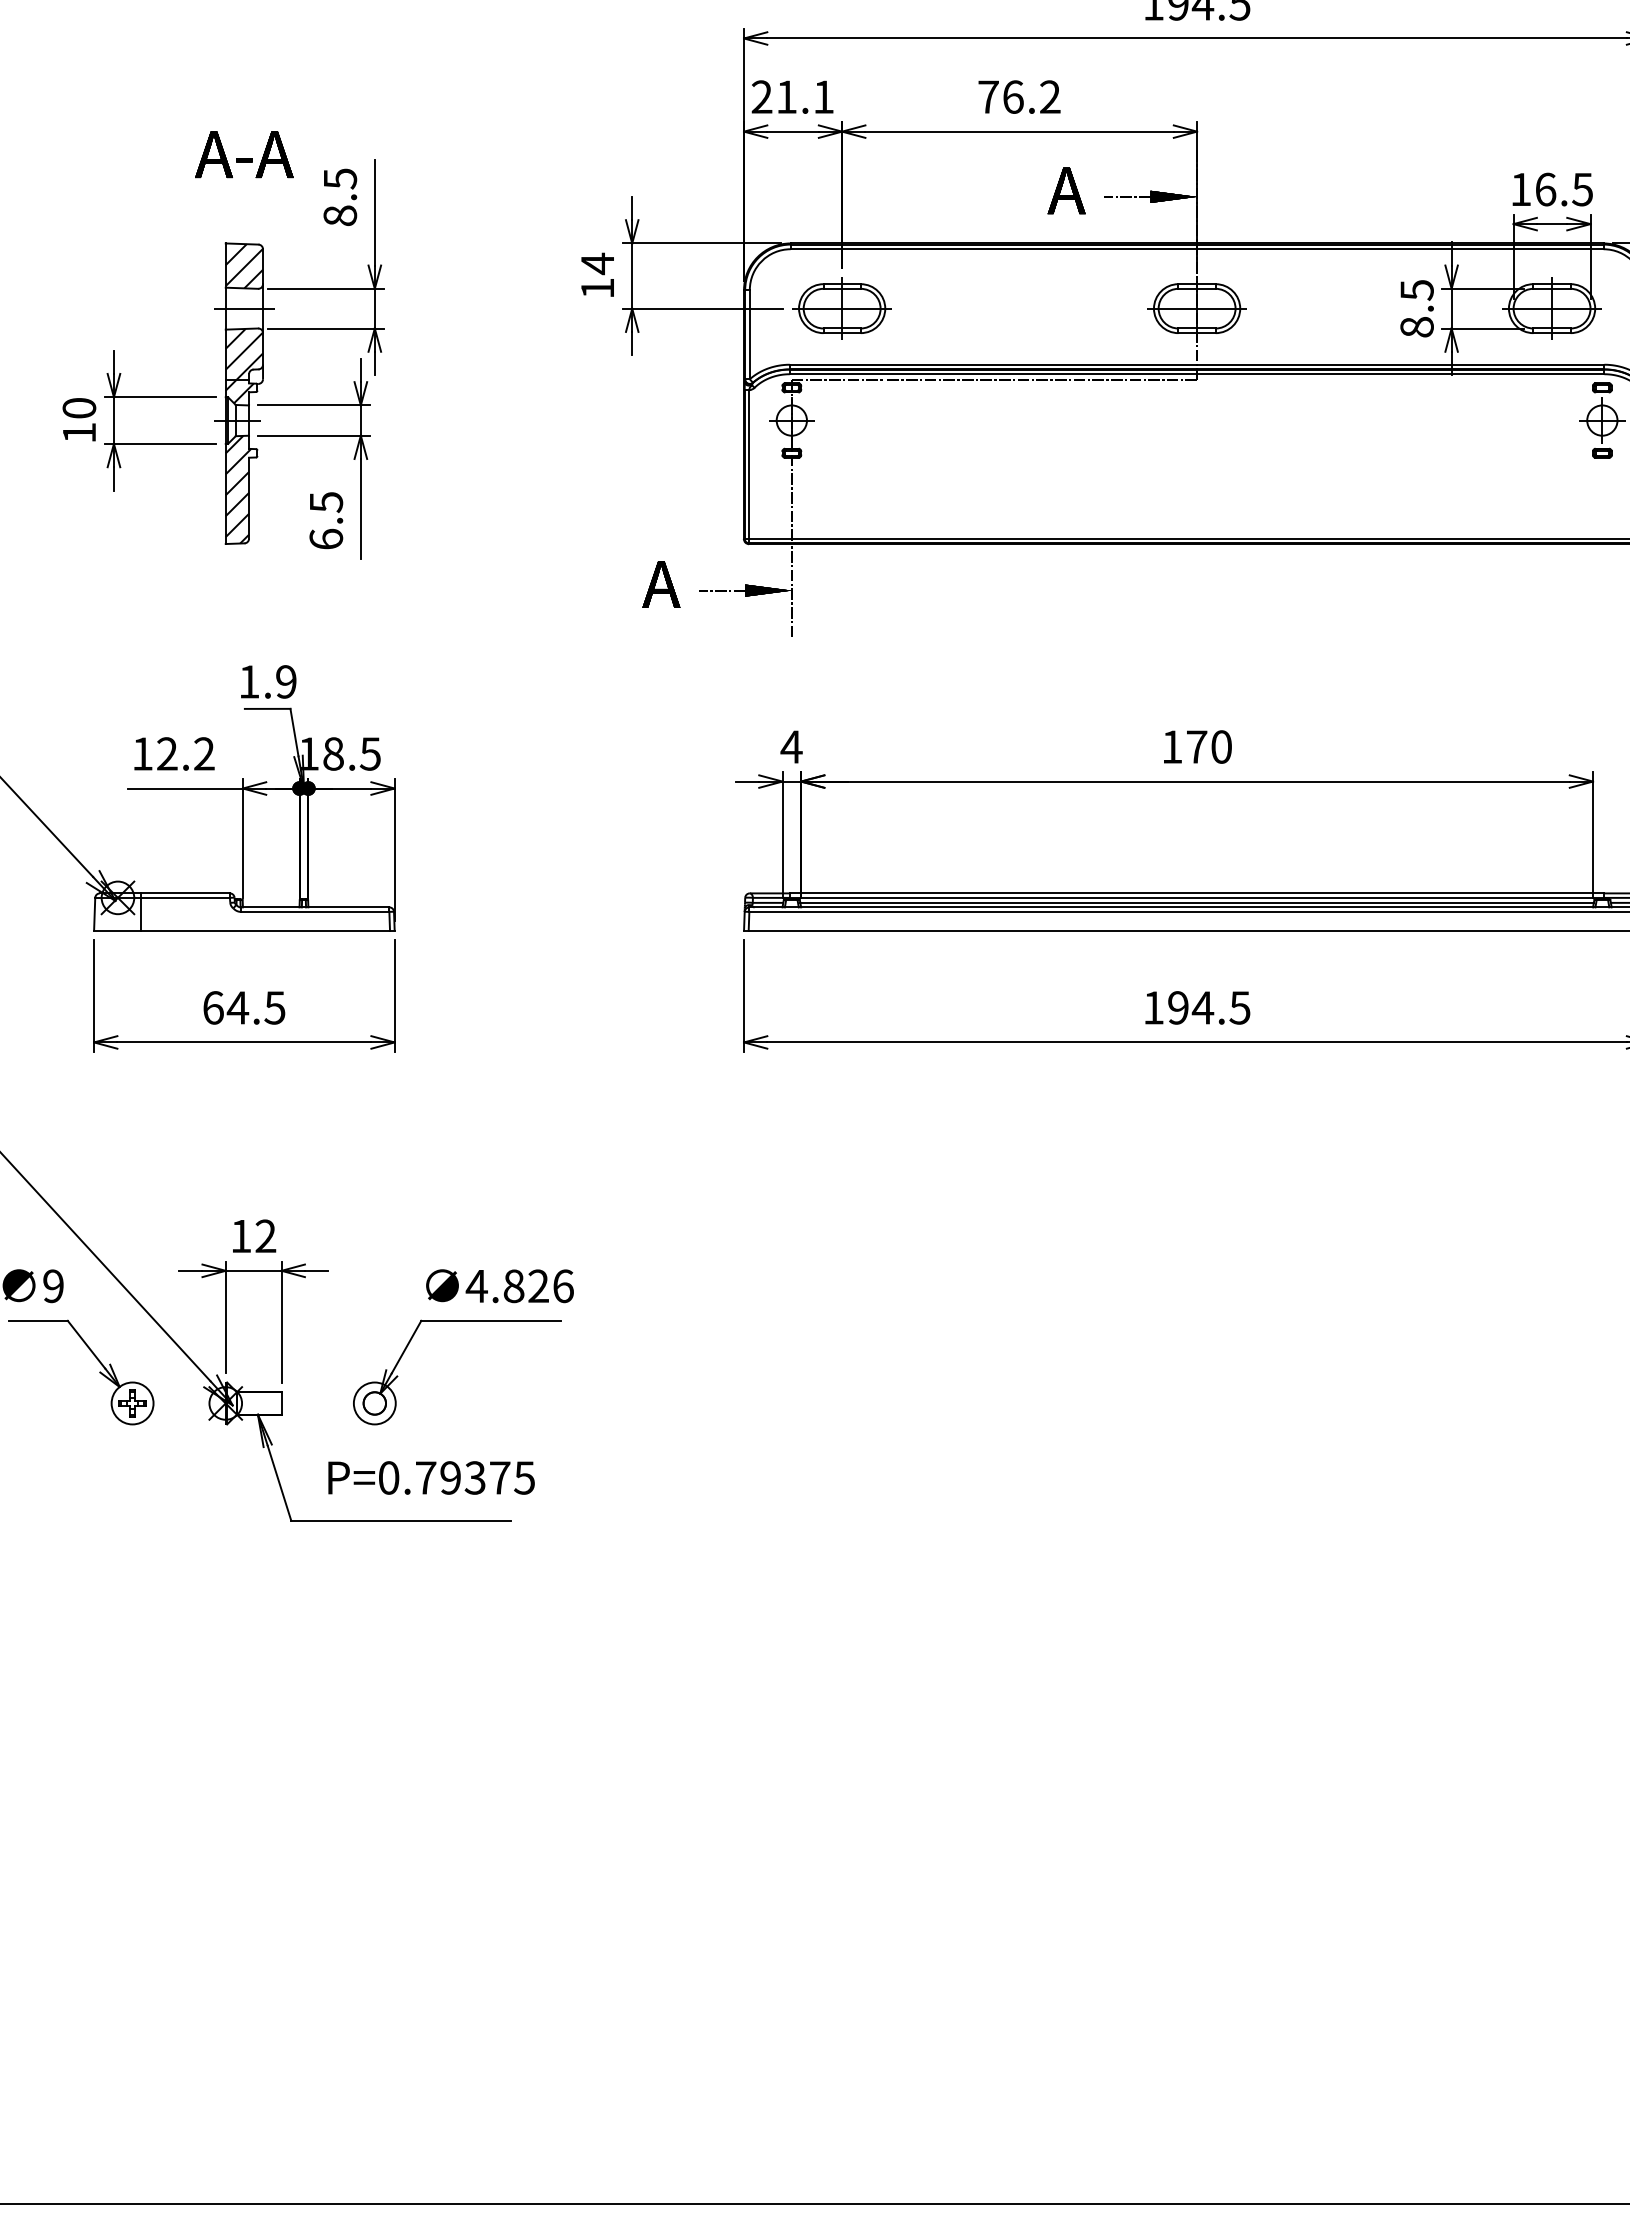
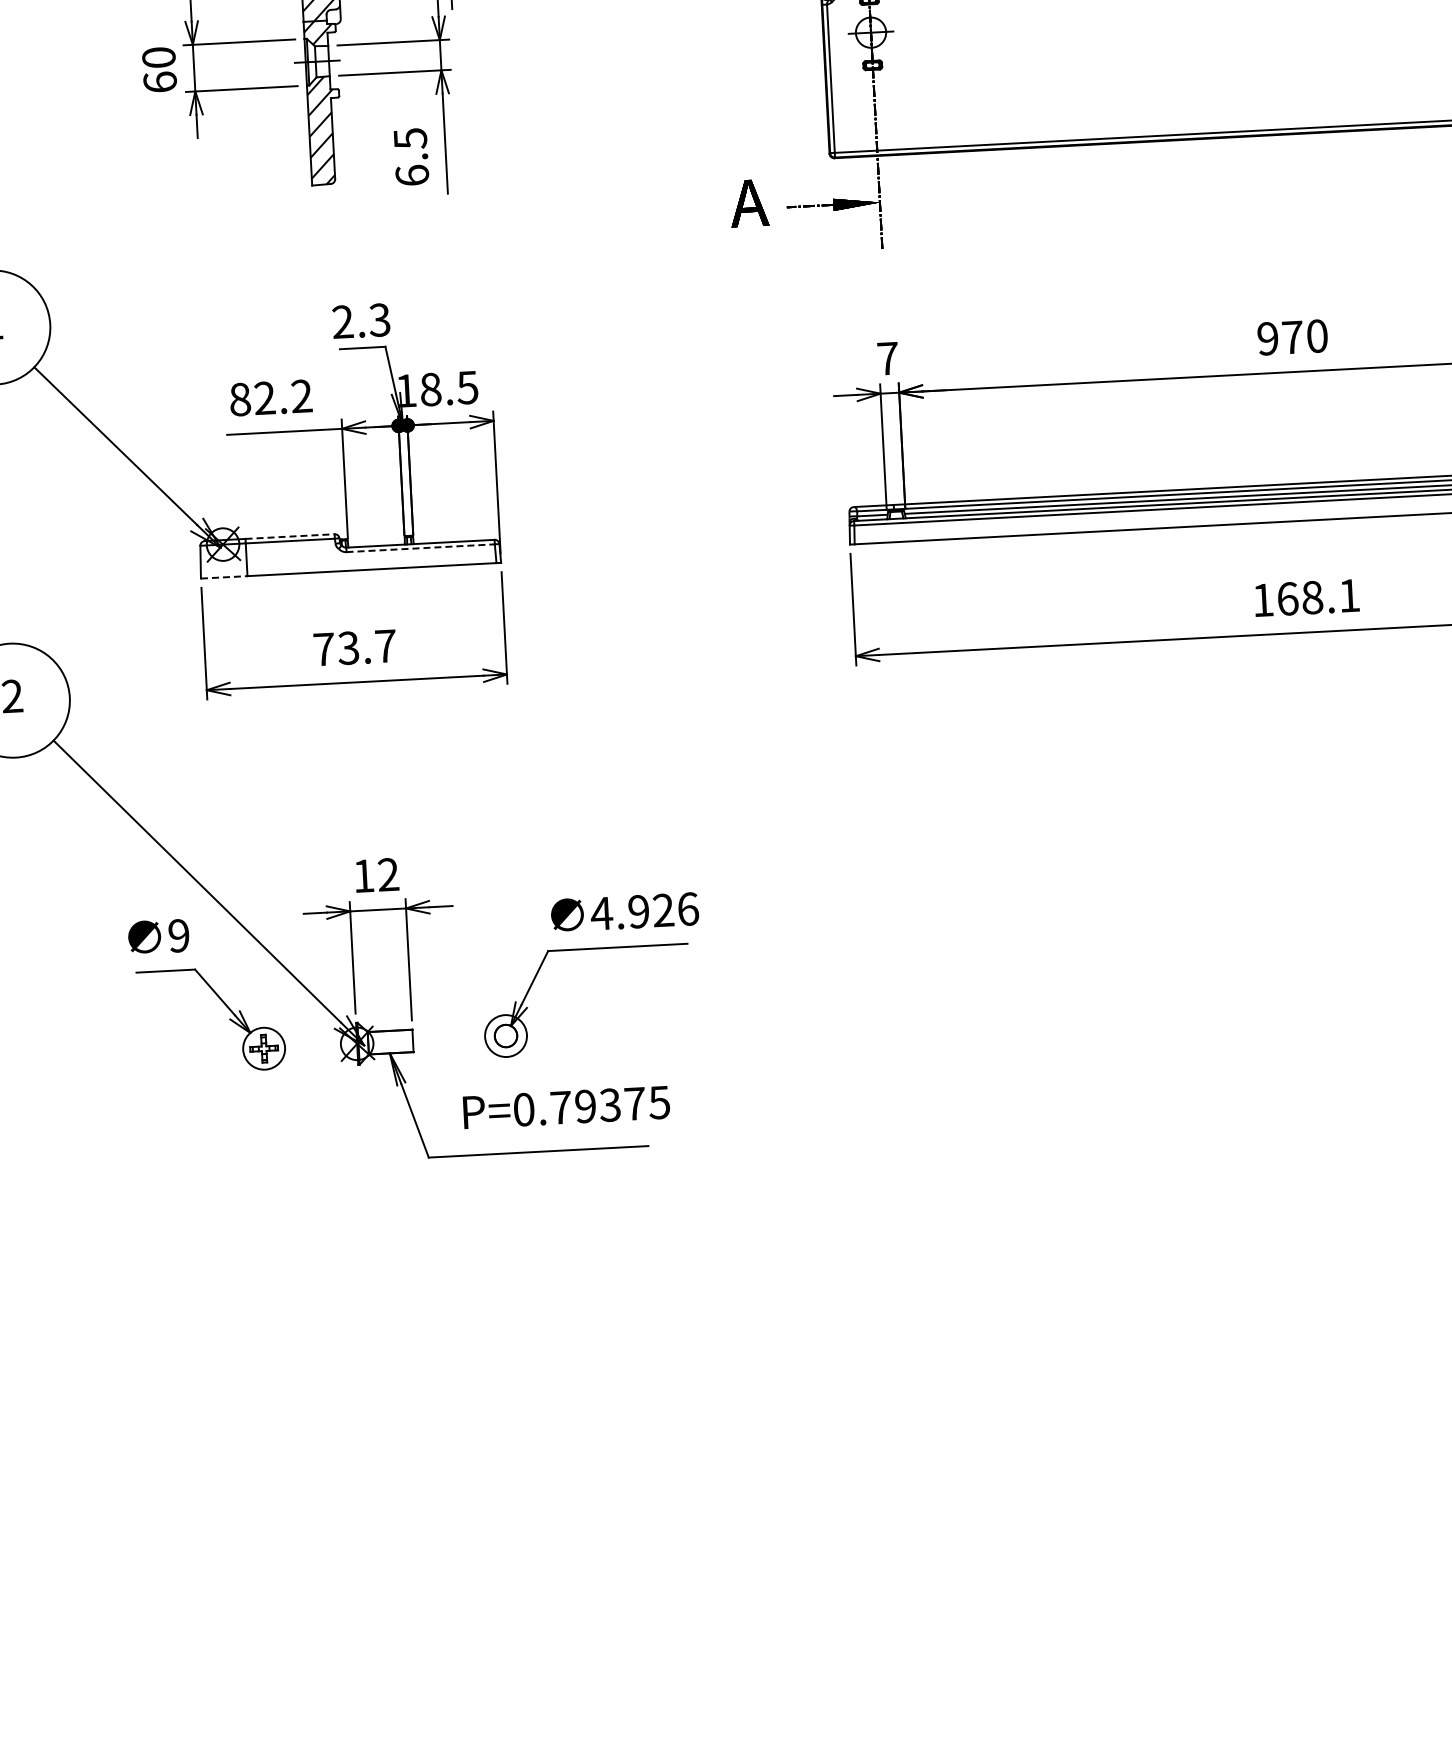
text: (79, 432) -> (160, 81), 10 -> 60
text: (267, 681) -> (361, 320), 1.9 -> 2.3
text: (791, 746) -> (887, 358), 4 -> 7
text: (1172, 746) -> (1268, 338), 170 -> 970
text: (142, 753) -> (240, 399), 12.2 -> 82.2
line: (185, 893) -> (290, 536), solid -> dashed
line: (315, 911) -> (421, 547), solid -> dashed
line: (117, 930) -> (224, 577), solid -> dashed
text: (244, 1007) -> (355, 647), 64.5 -> 73.7
text: (1209, 1007) -> (1318, 596), 194.5 -> 168.1
text: (513, 1286) -> (638, 911), 4.826 -> 4.926

